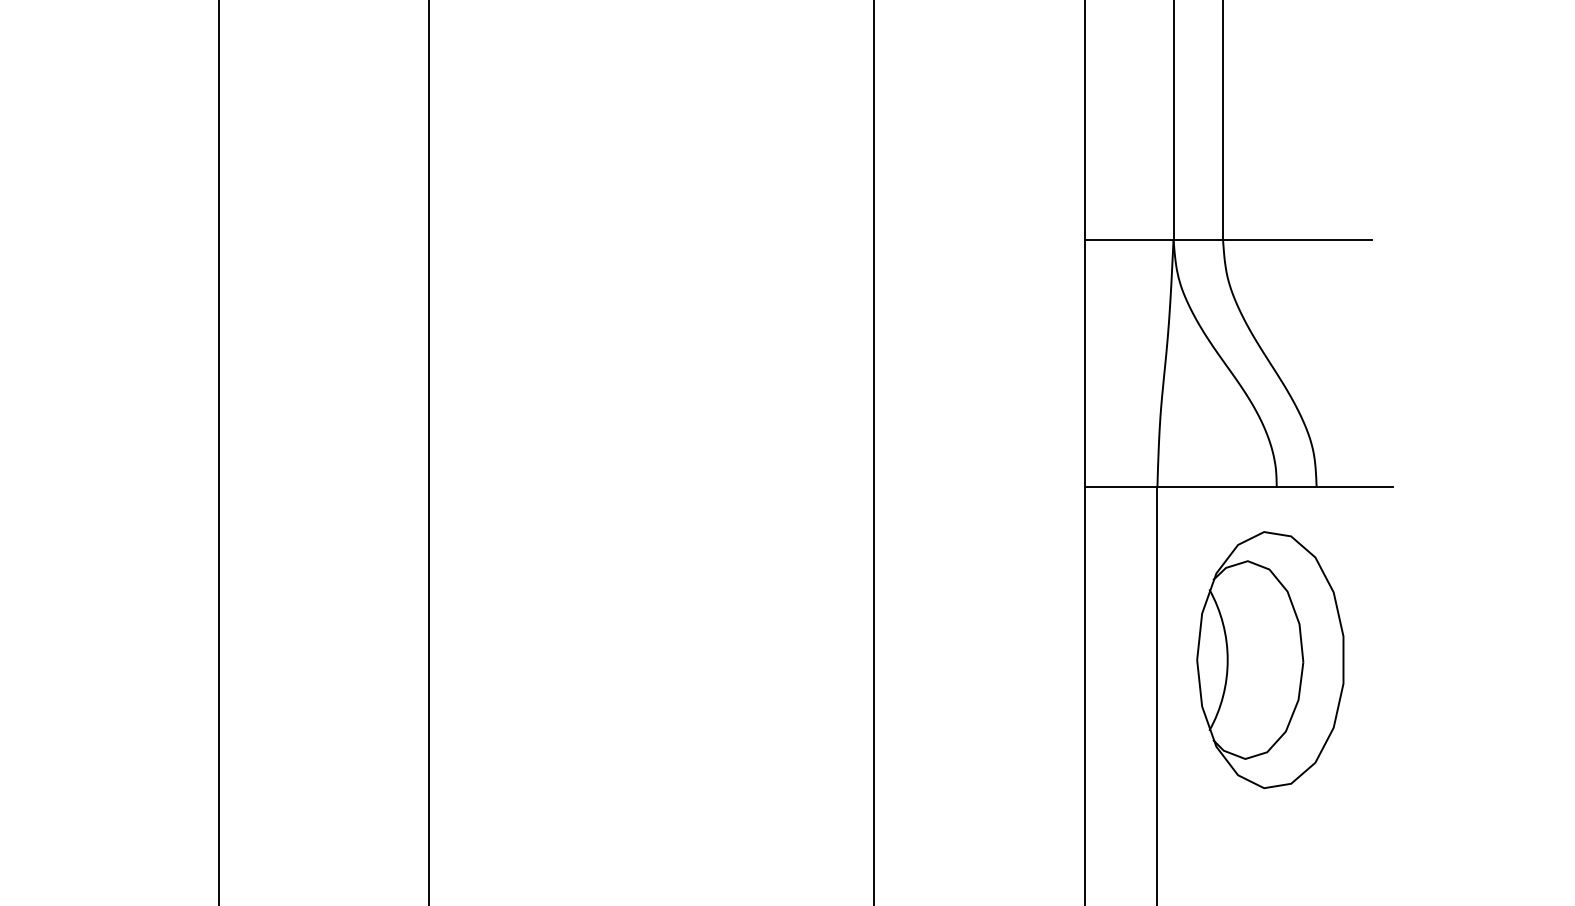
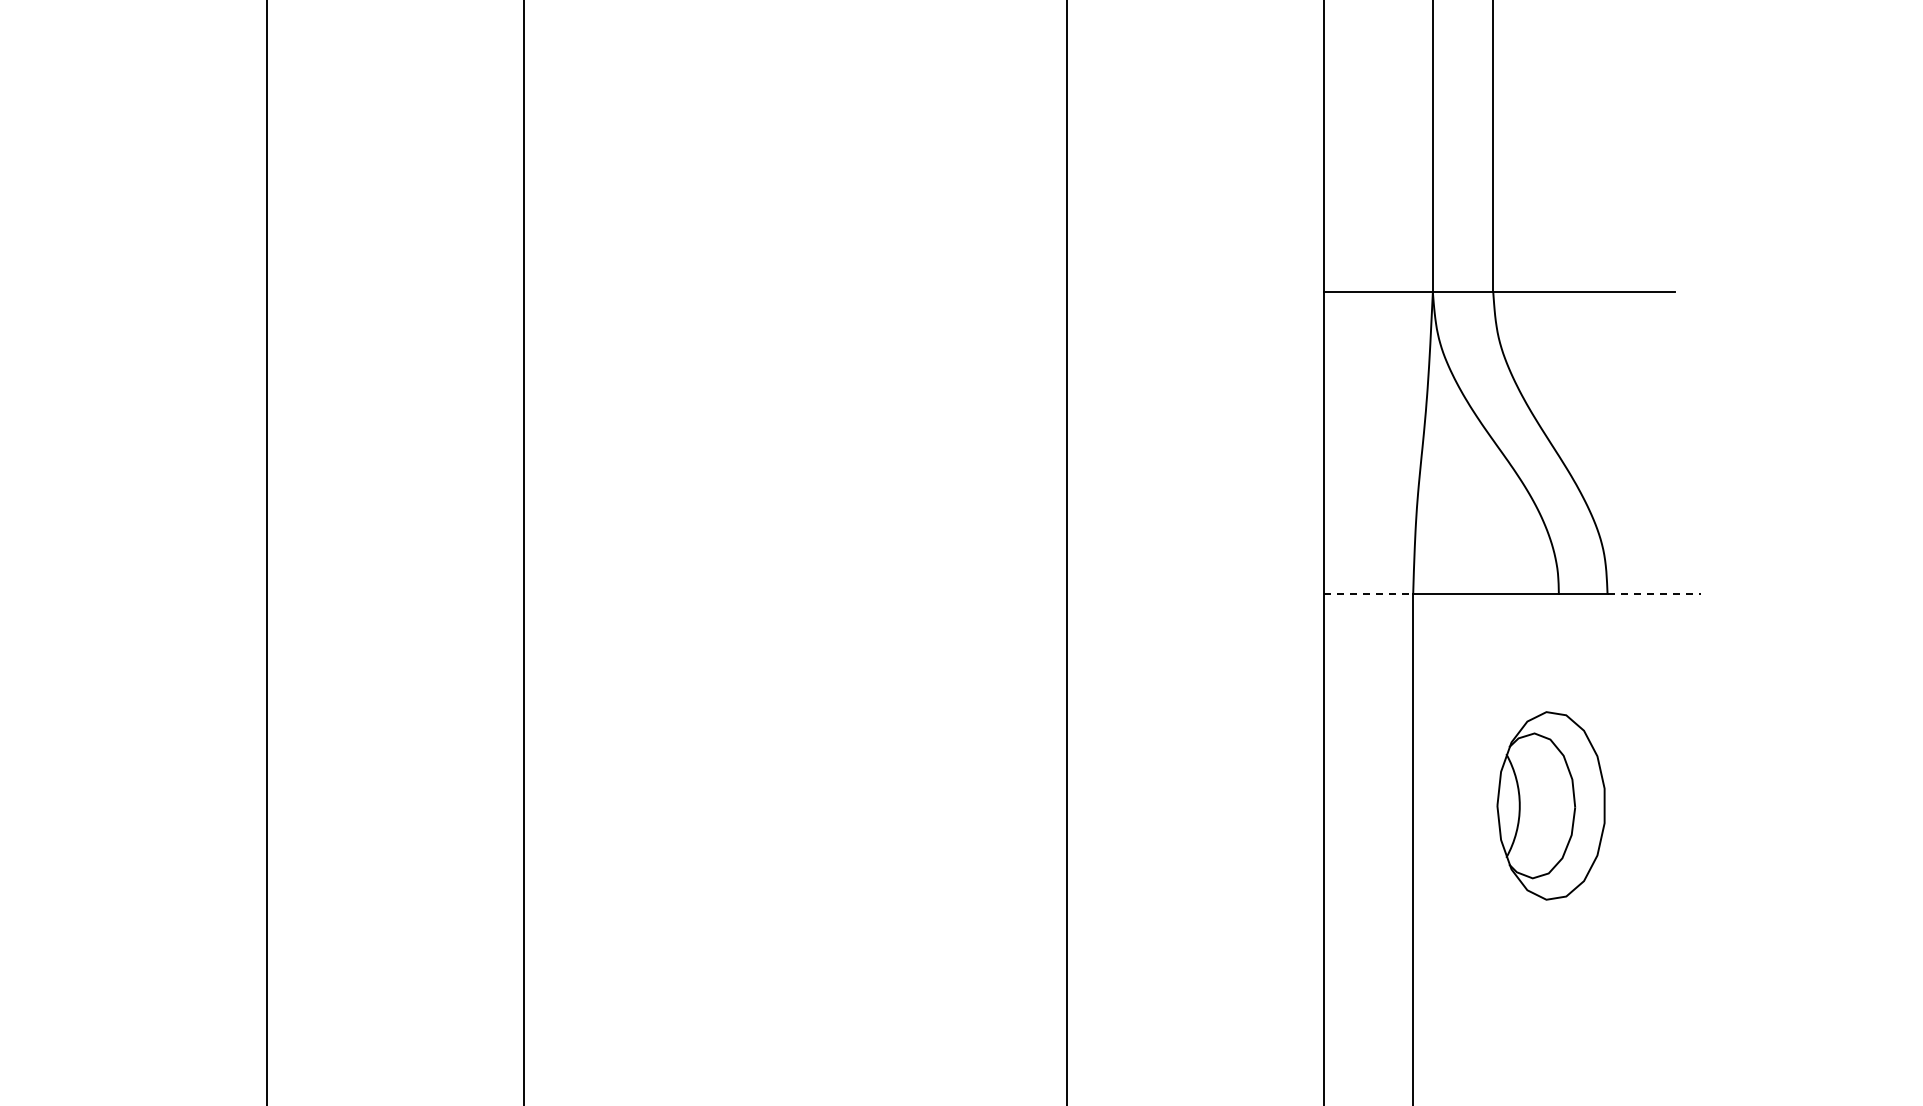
line: (1120, 486) -> (1368, 594), solid -> dashed
line: (1355, 486) -> (1654, 594), solid -> dashed
part: (1269, 659) -> (1550, 805), size x0.6

